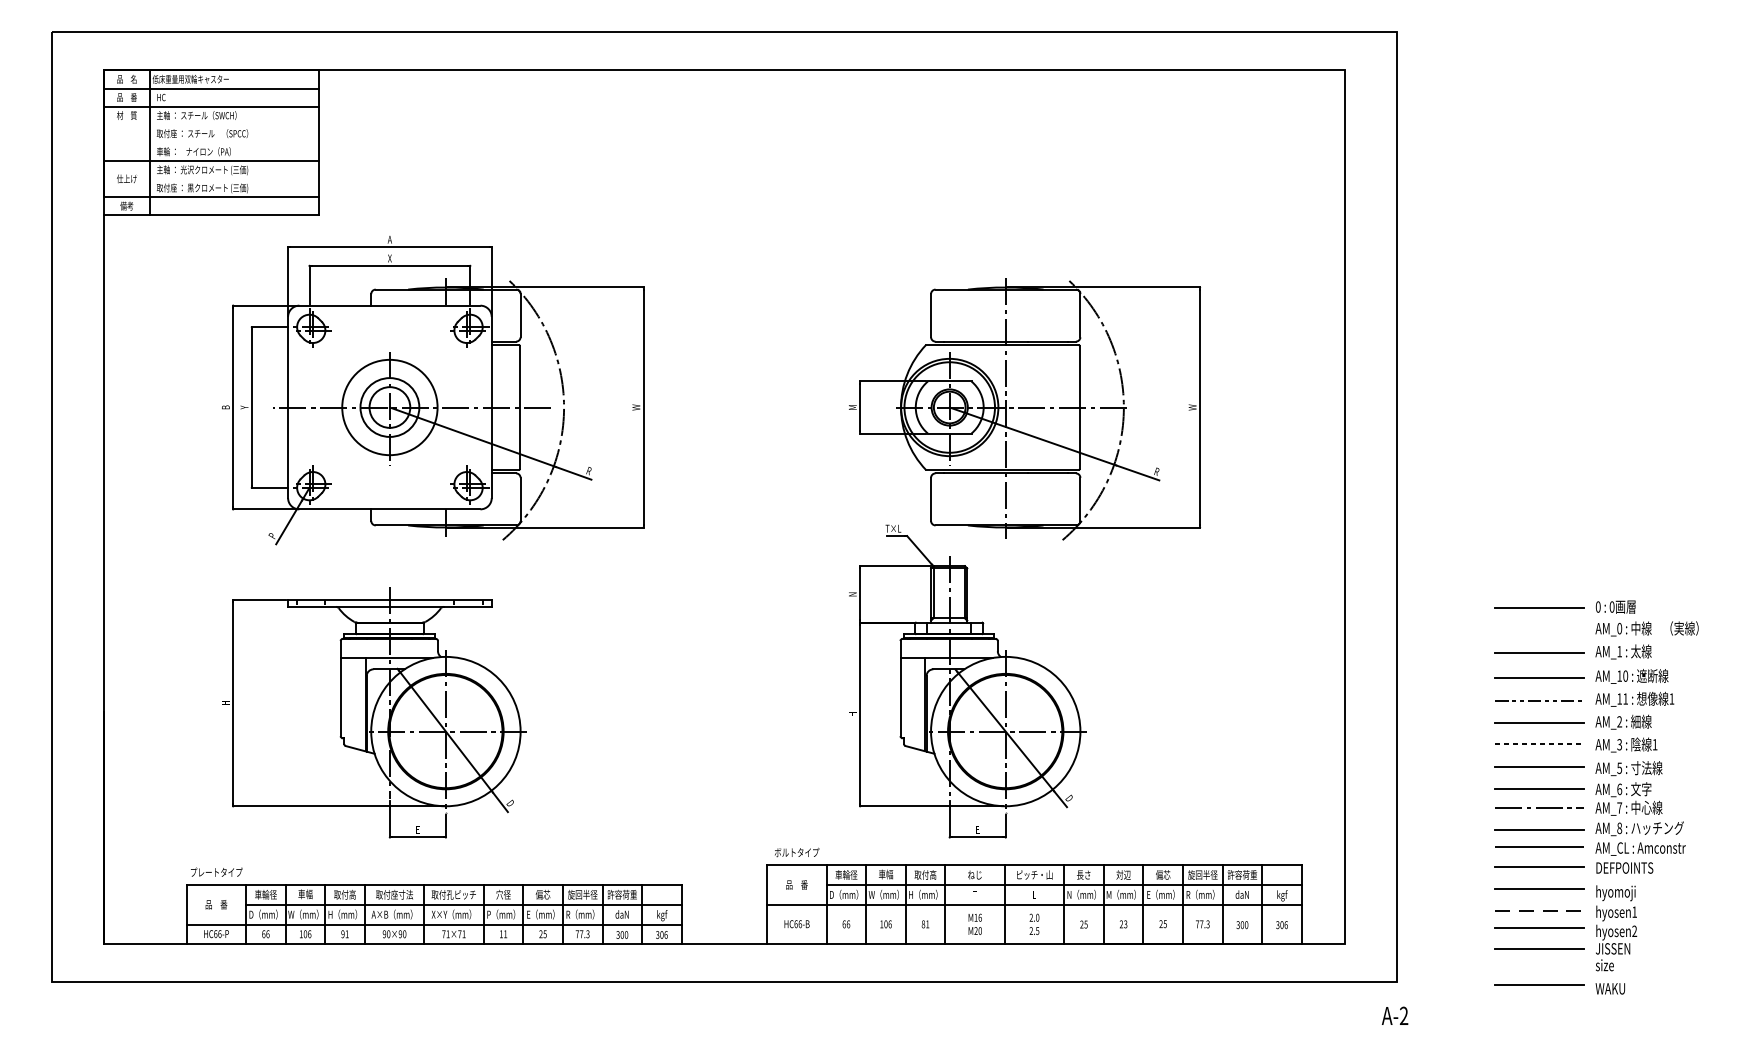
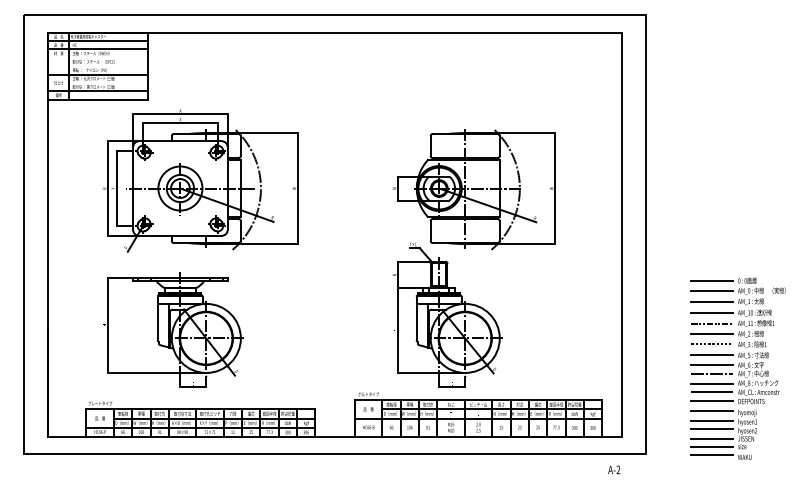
line: (1538, 627) -> (711, 290), added
line: (1540, 911) -> (712, 421), dashed -> solid
line: (1538, 967) -> (711, 447), added
text: (1395, 1015) -> (614, 469), moved

